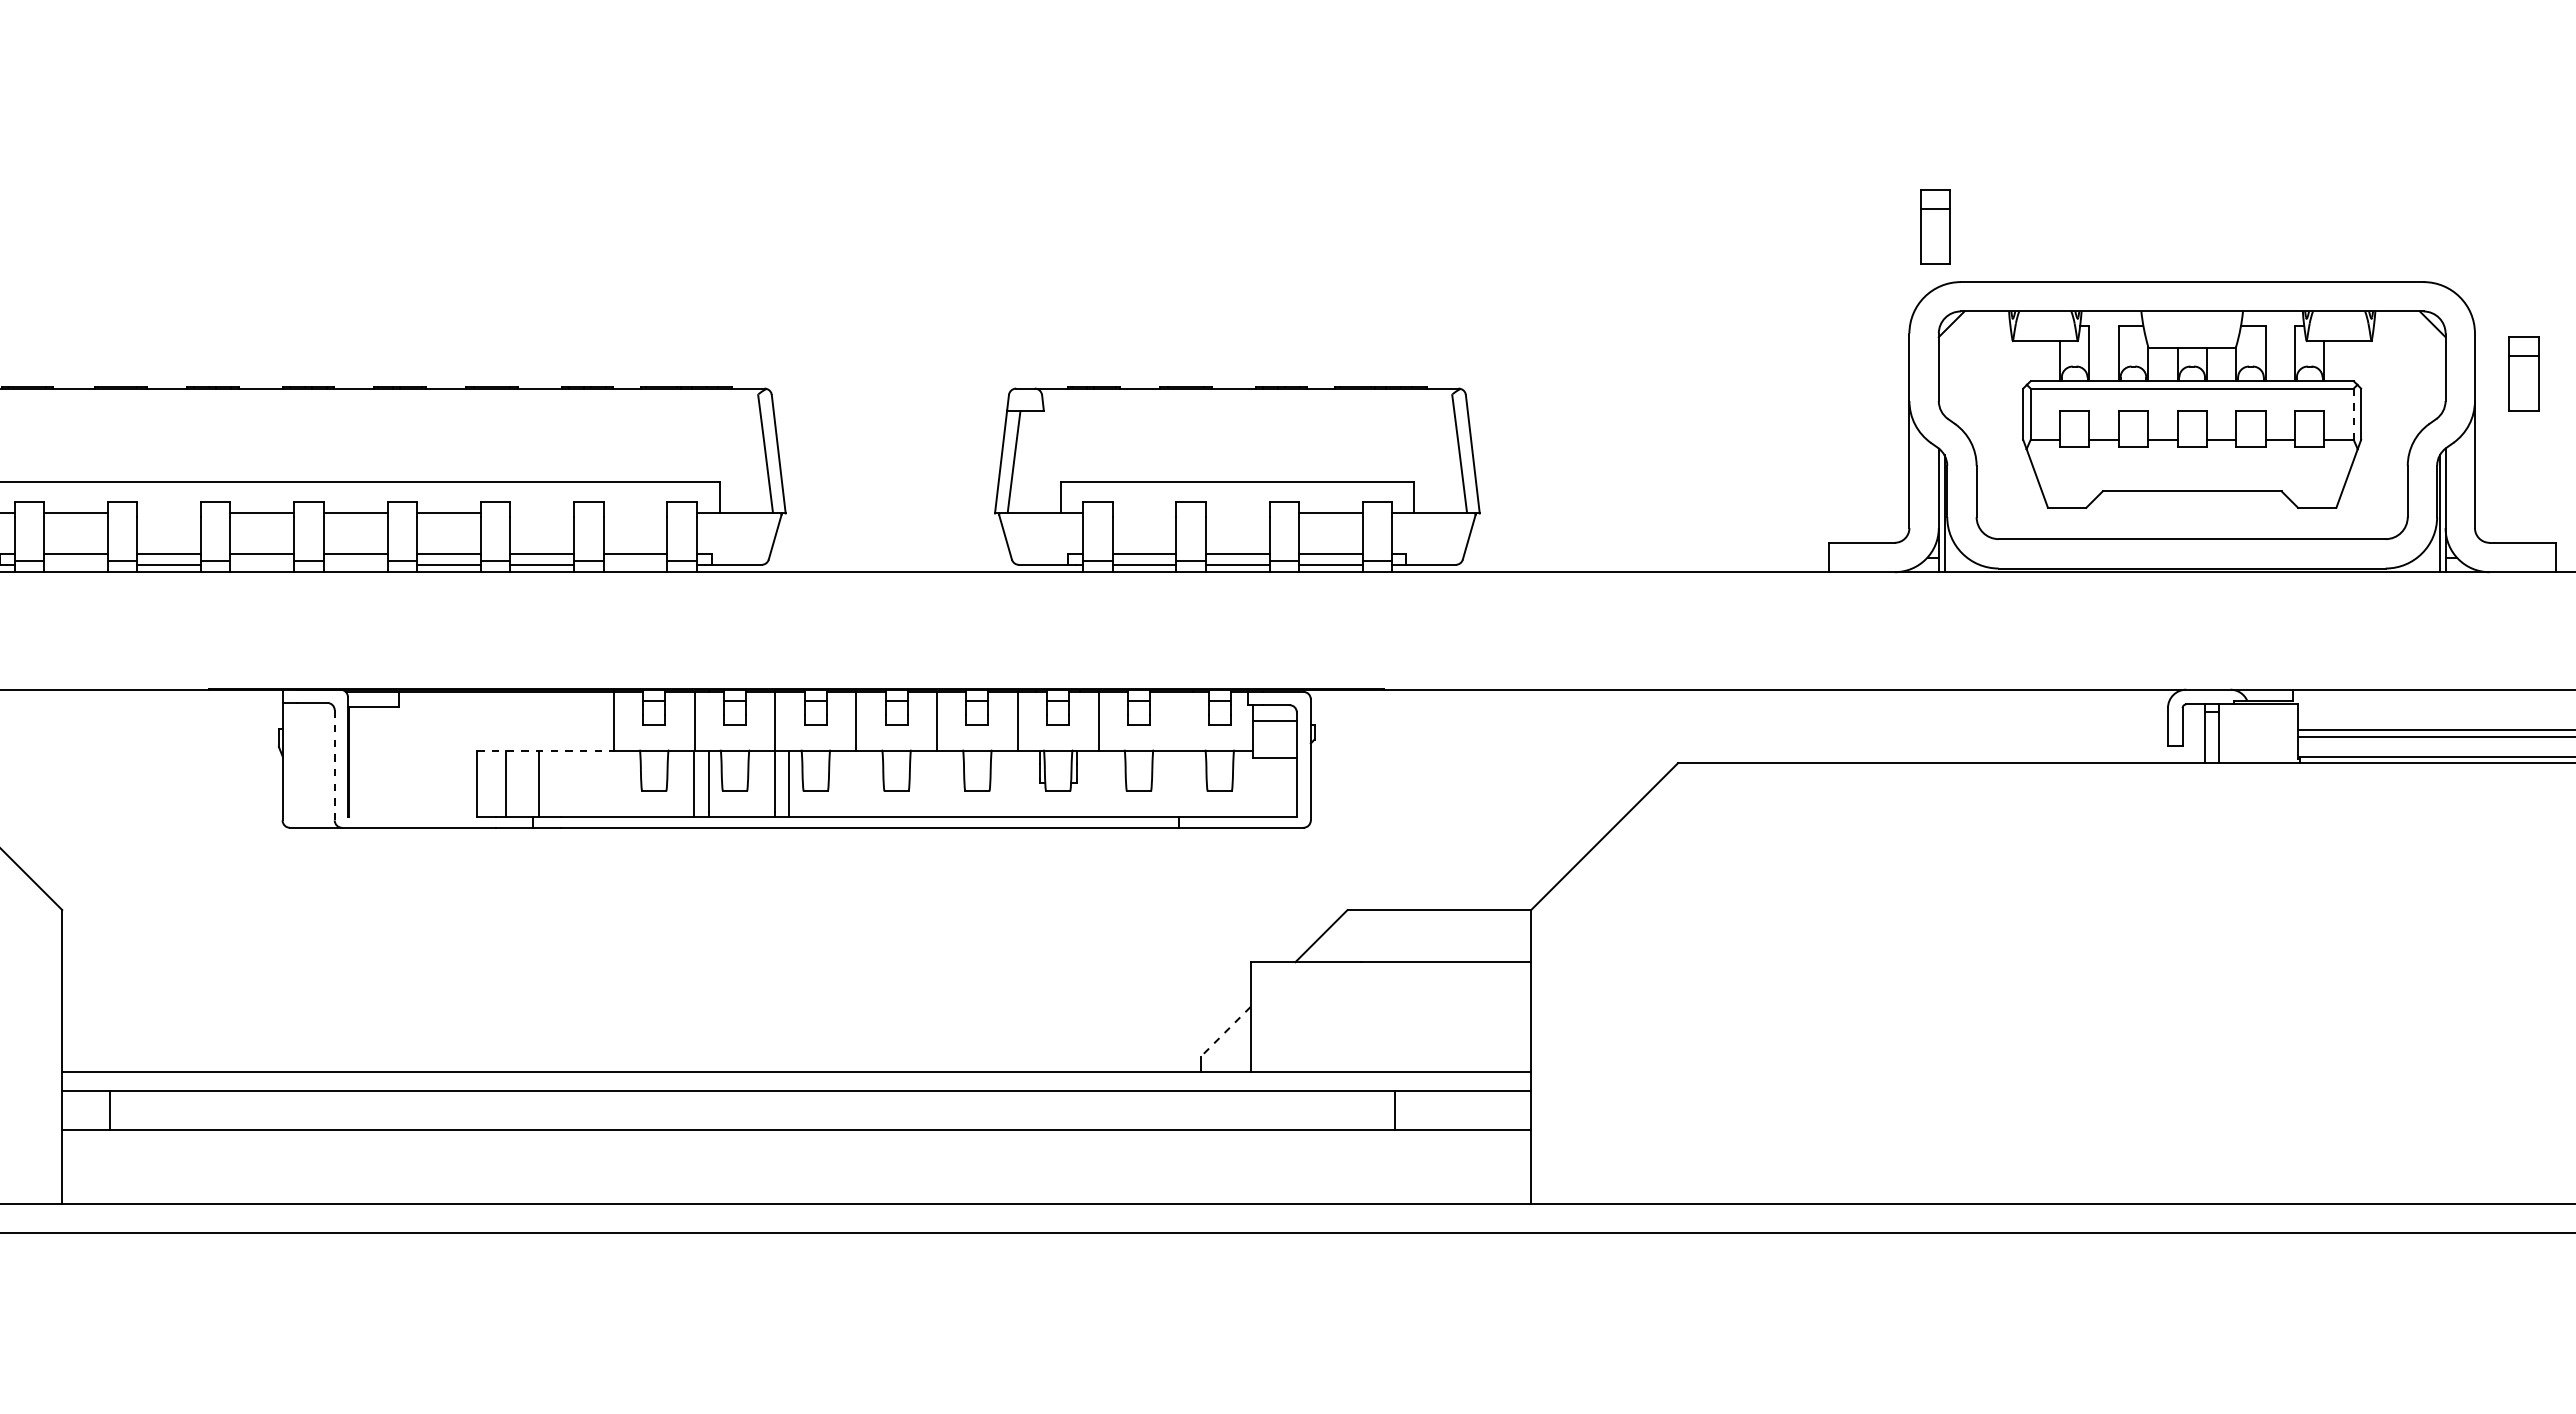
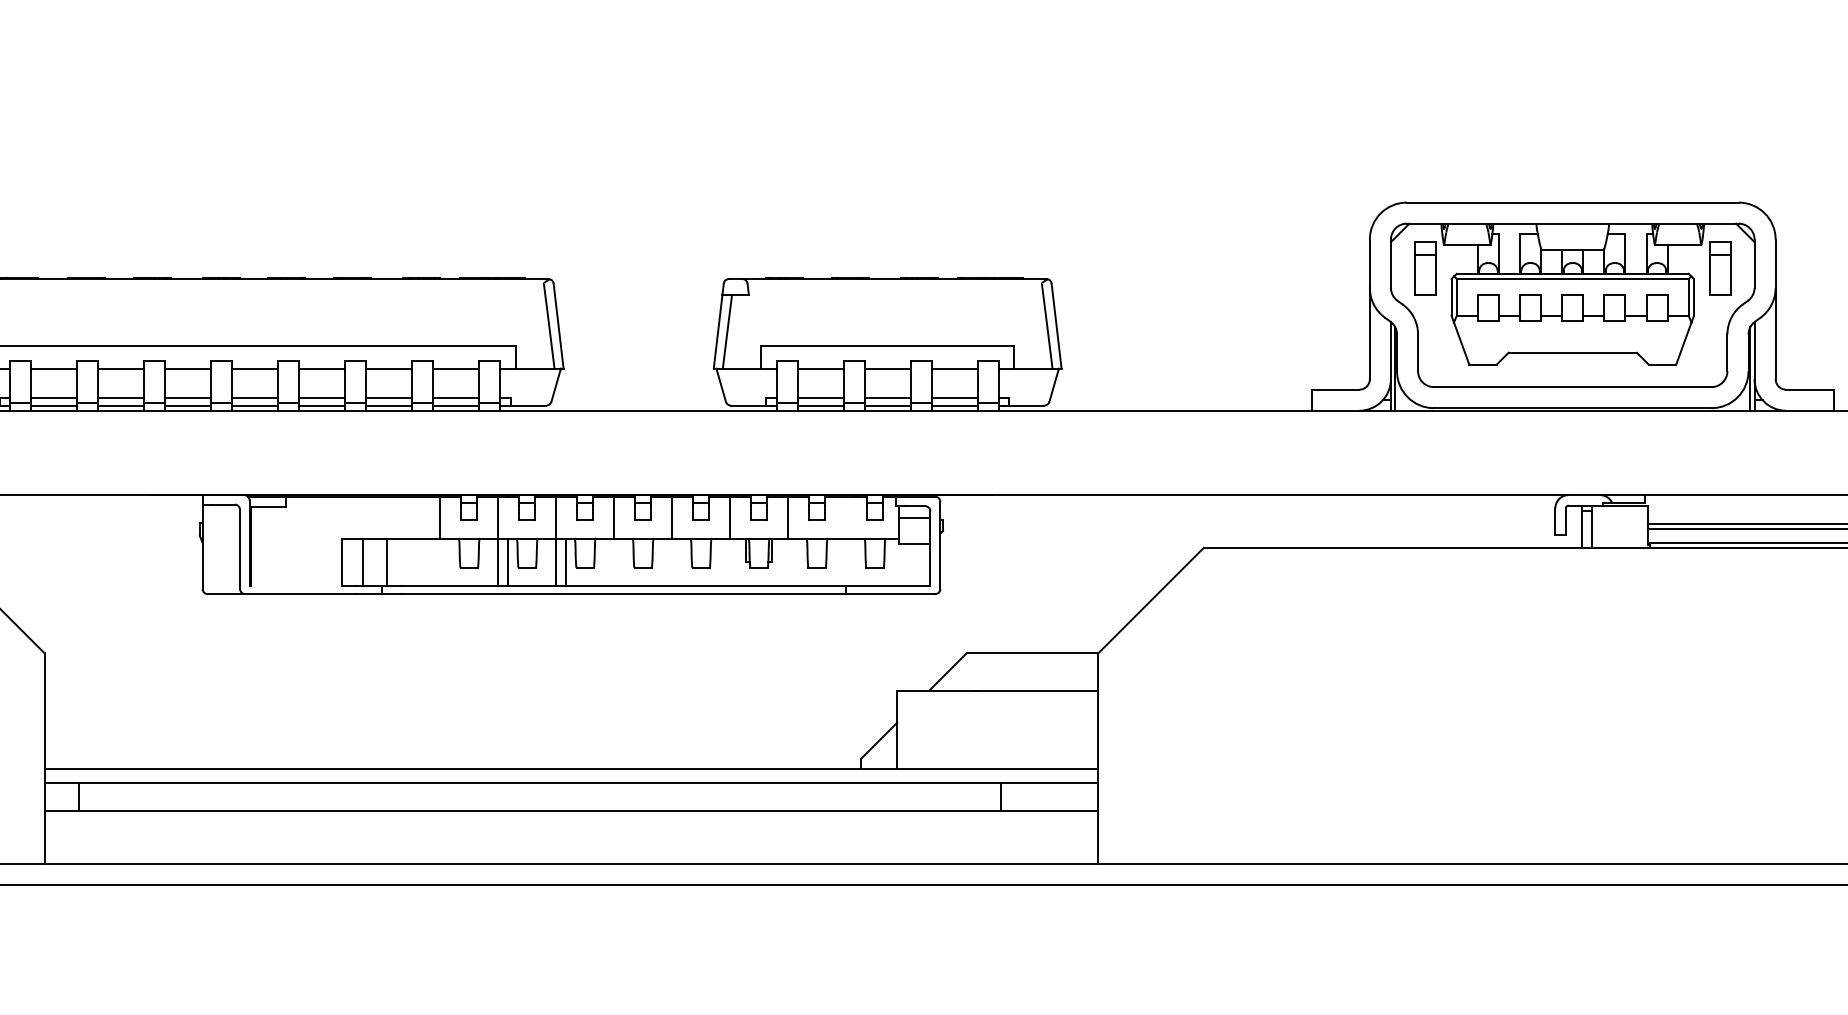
part: (1935, 226) -> (1425, 268), moved
part: (2523, 373) -> (1720, 268), moved
line: (2353, 414) -> (1688, 297), dashed -> solid
line: (169, 513) -> (121, 368), added
line: (542, 513) -> (389, 368), added
line: (635, 513) -> (455, 368), added
line: (1144, 513) -> (821, 368), added
line: (1237, 513) -> (887, 368), added
line: (75, 564) -> (54, 405), added
line: (262, 564) -> (188, 405), added
line: (355, 564) -> (254, 405), added
line: (635, 564) -> (455, 405), added
line: (546, 750) -> (391, 538), dashed -> solid
line: (334, 765) -> (239, 549), dashed -> solid
line: (1225, 1032) -> (879, 741), dashed -> solid

